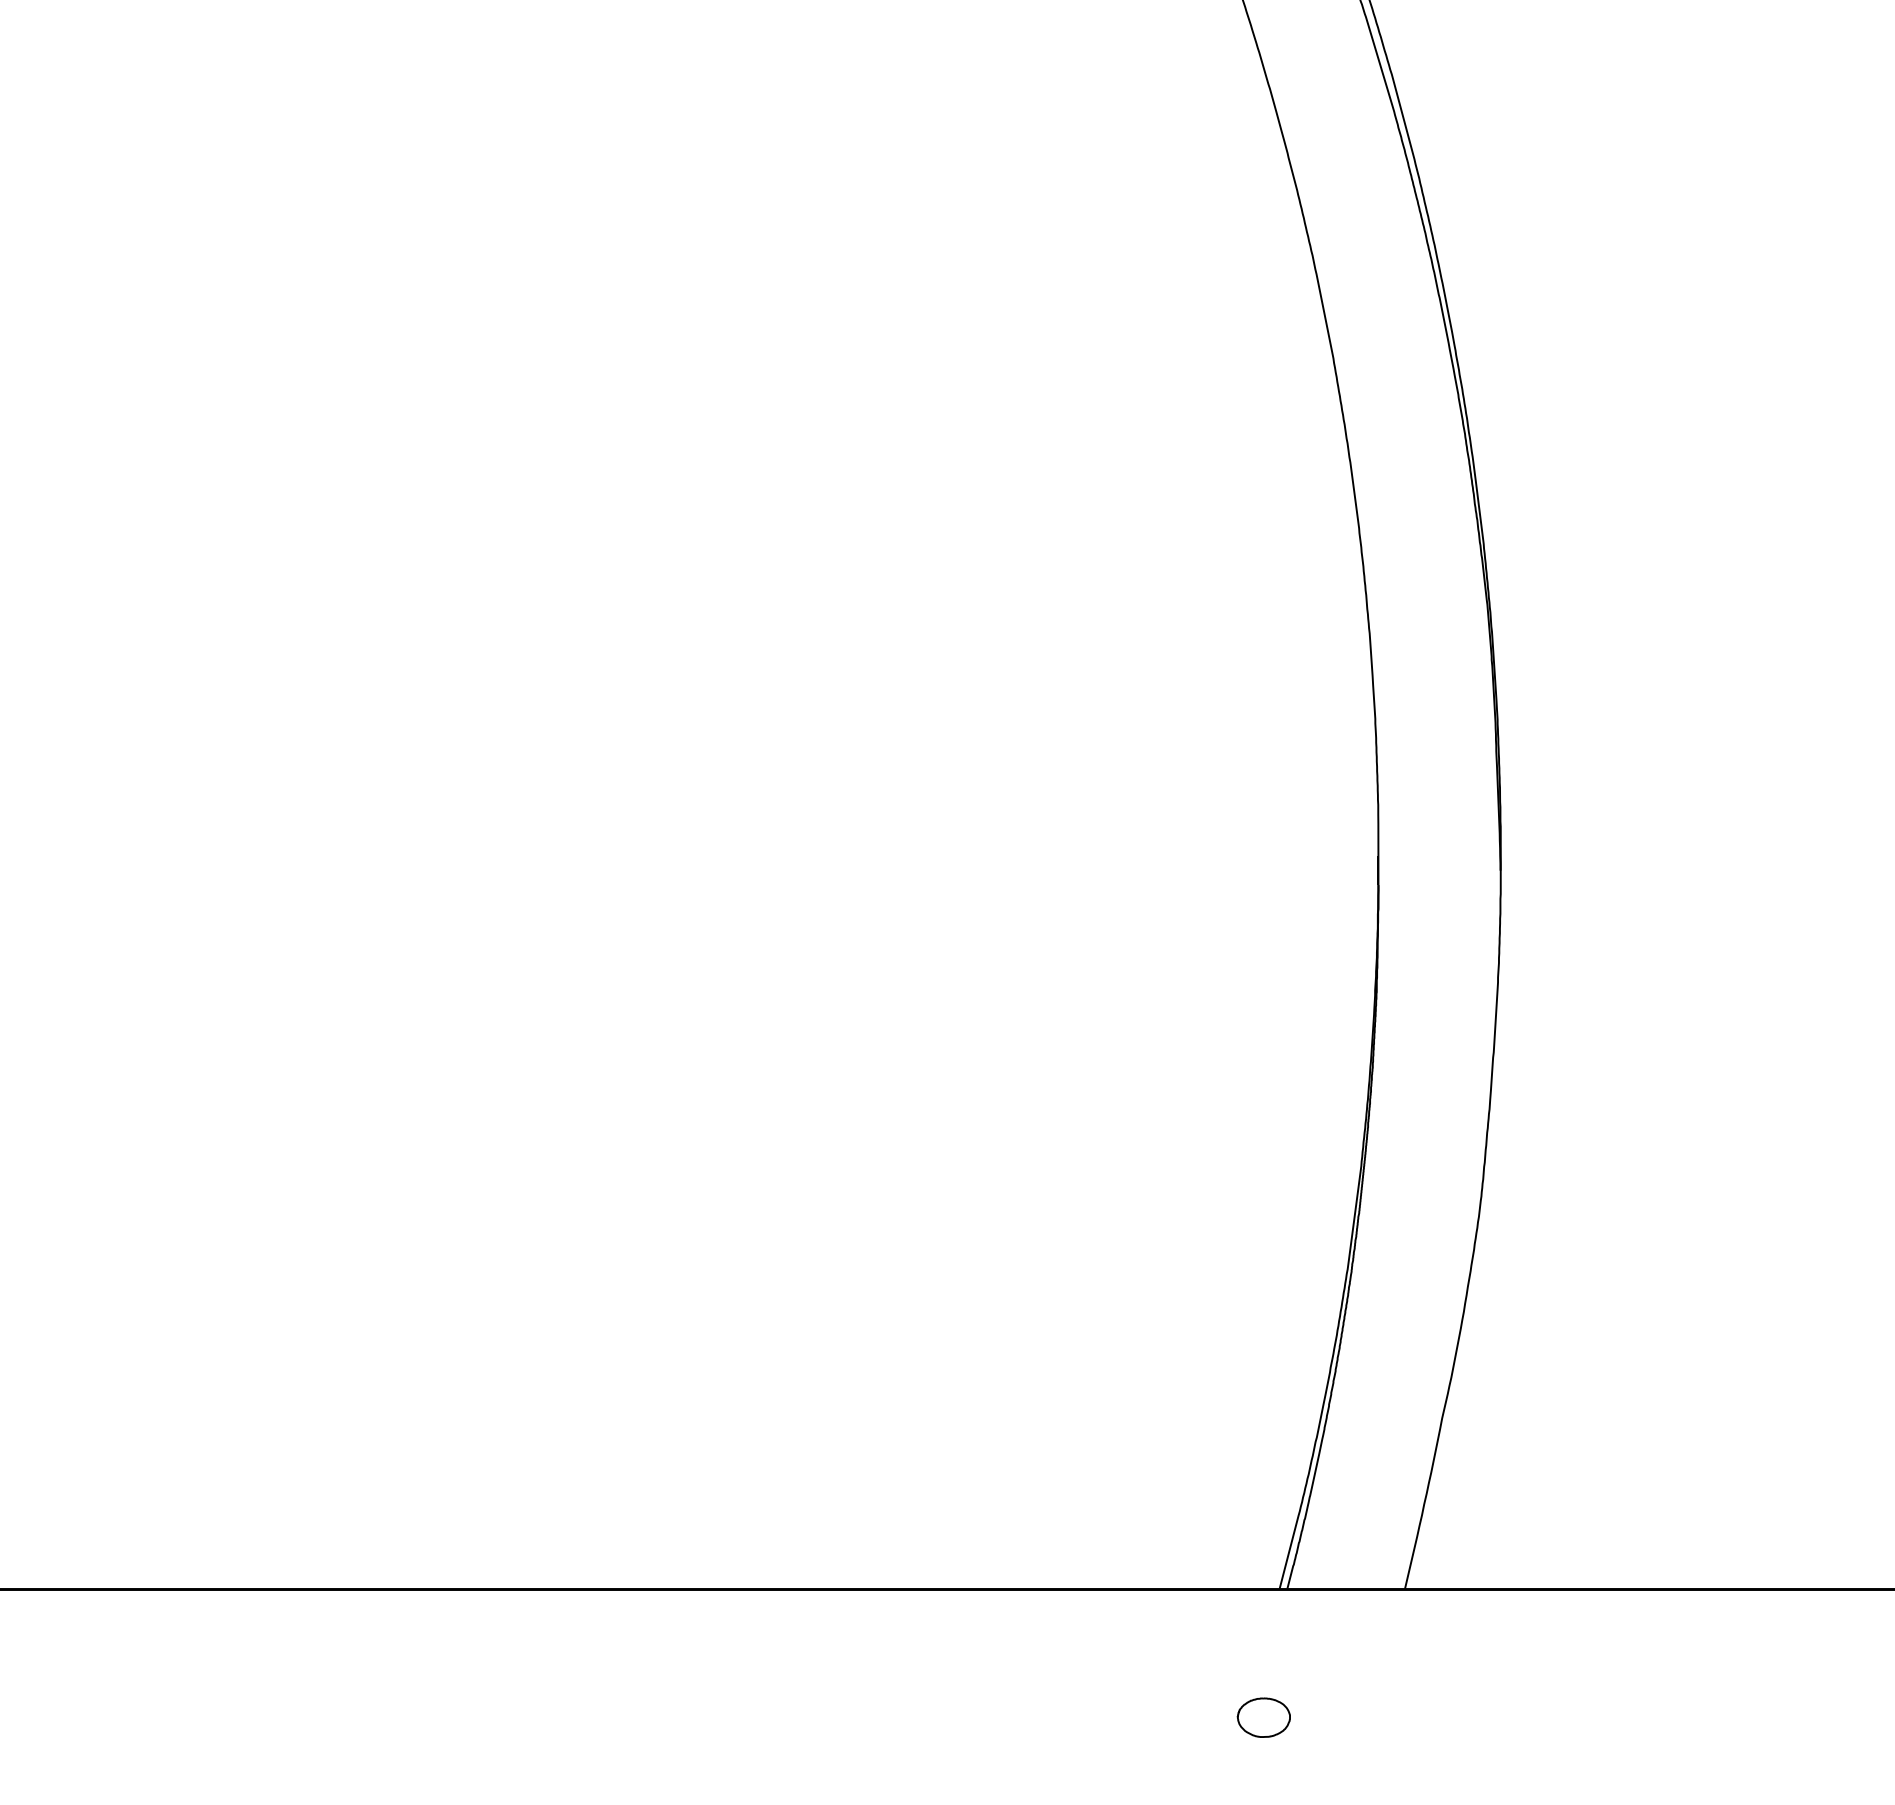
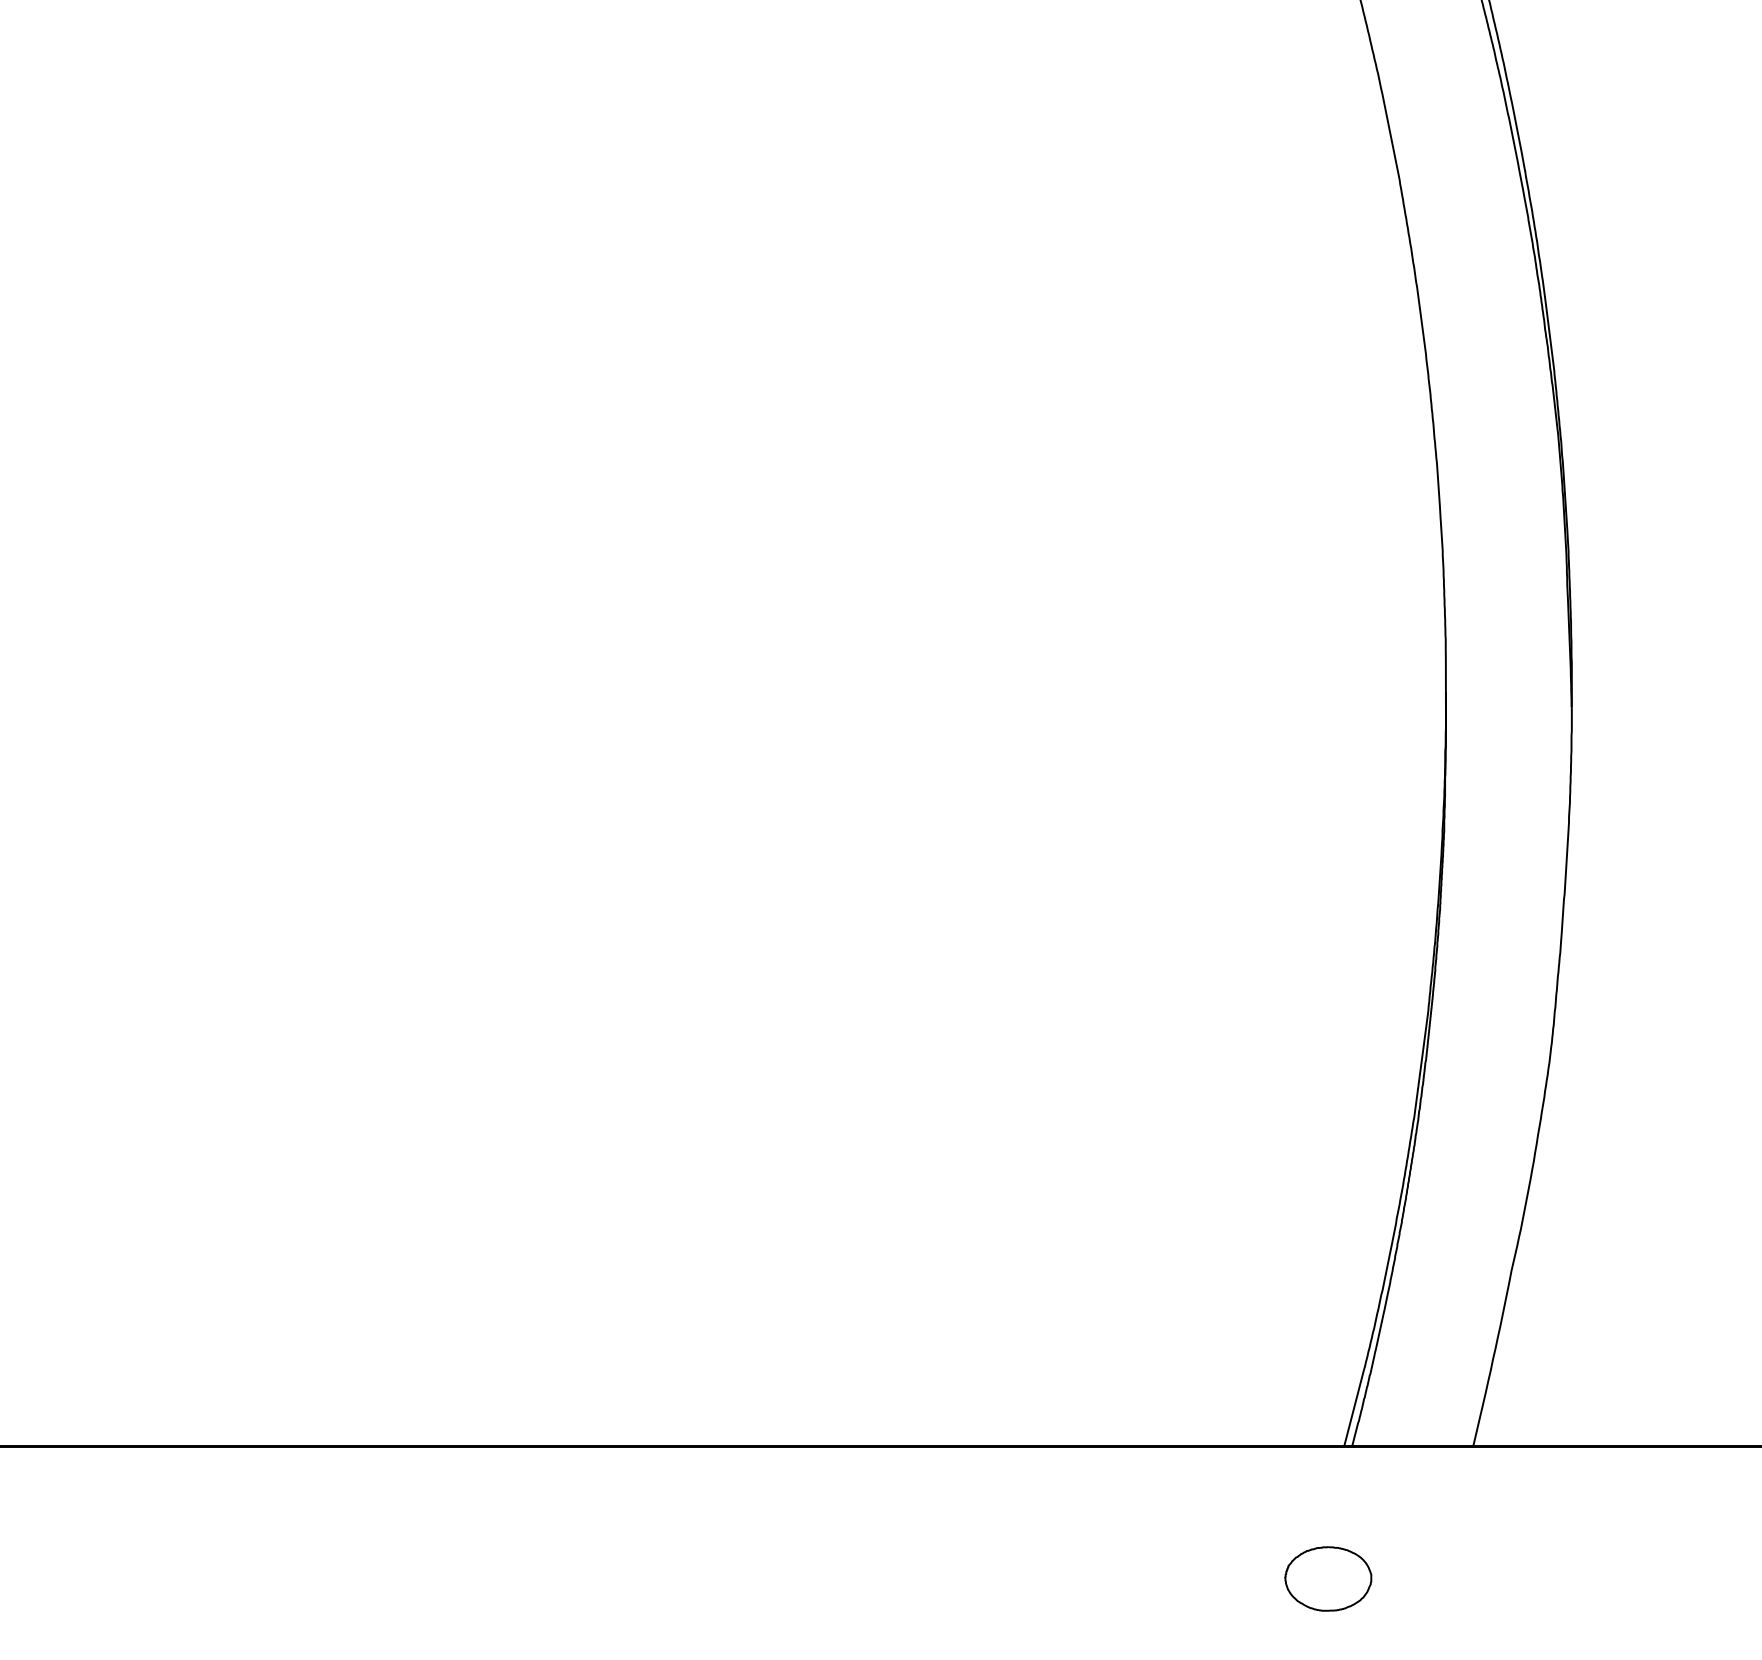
part: (1263, 1717) -> (1327, 1578), size x1.6

